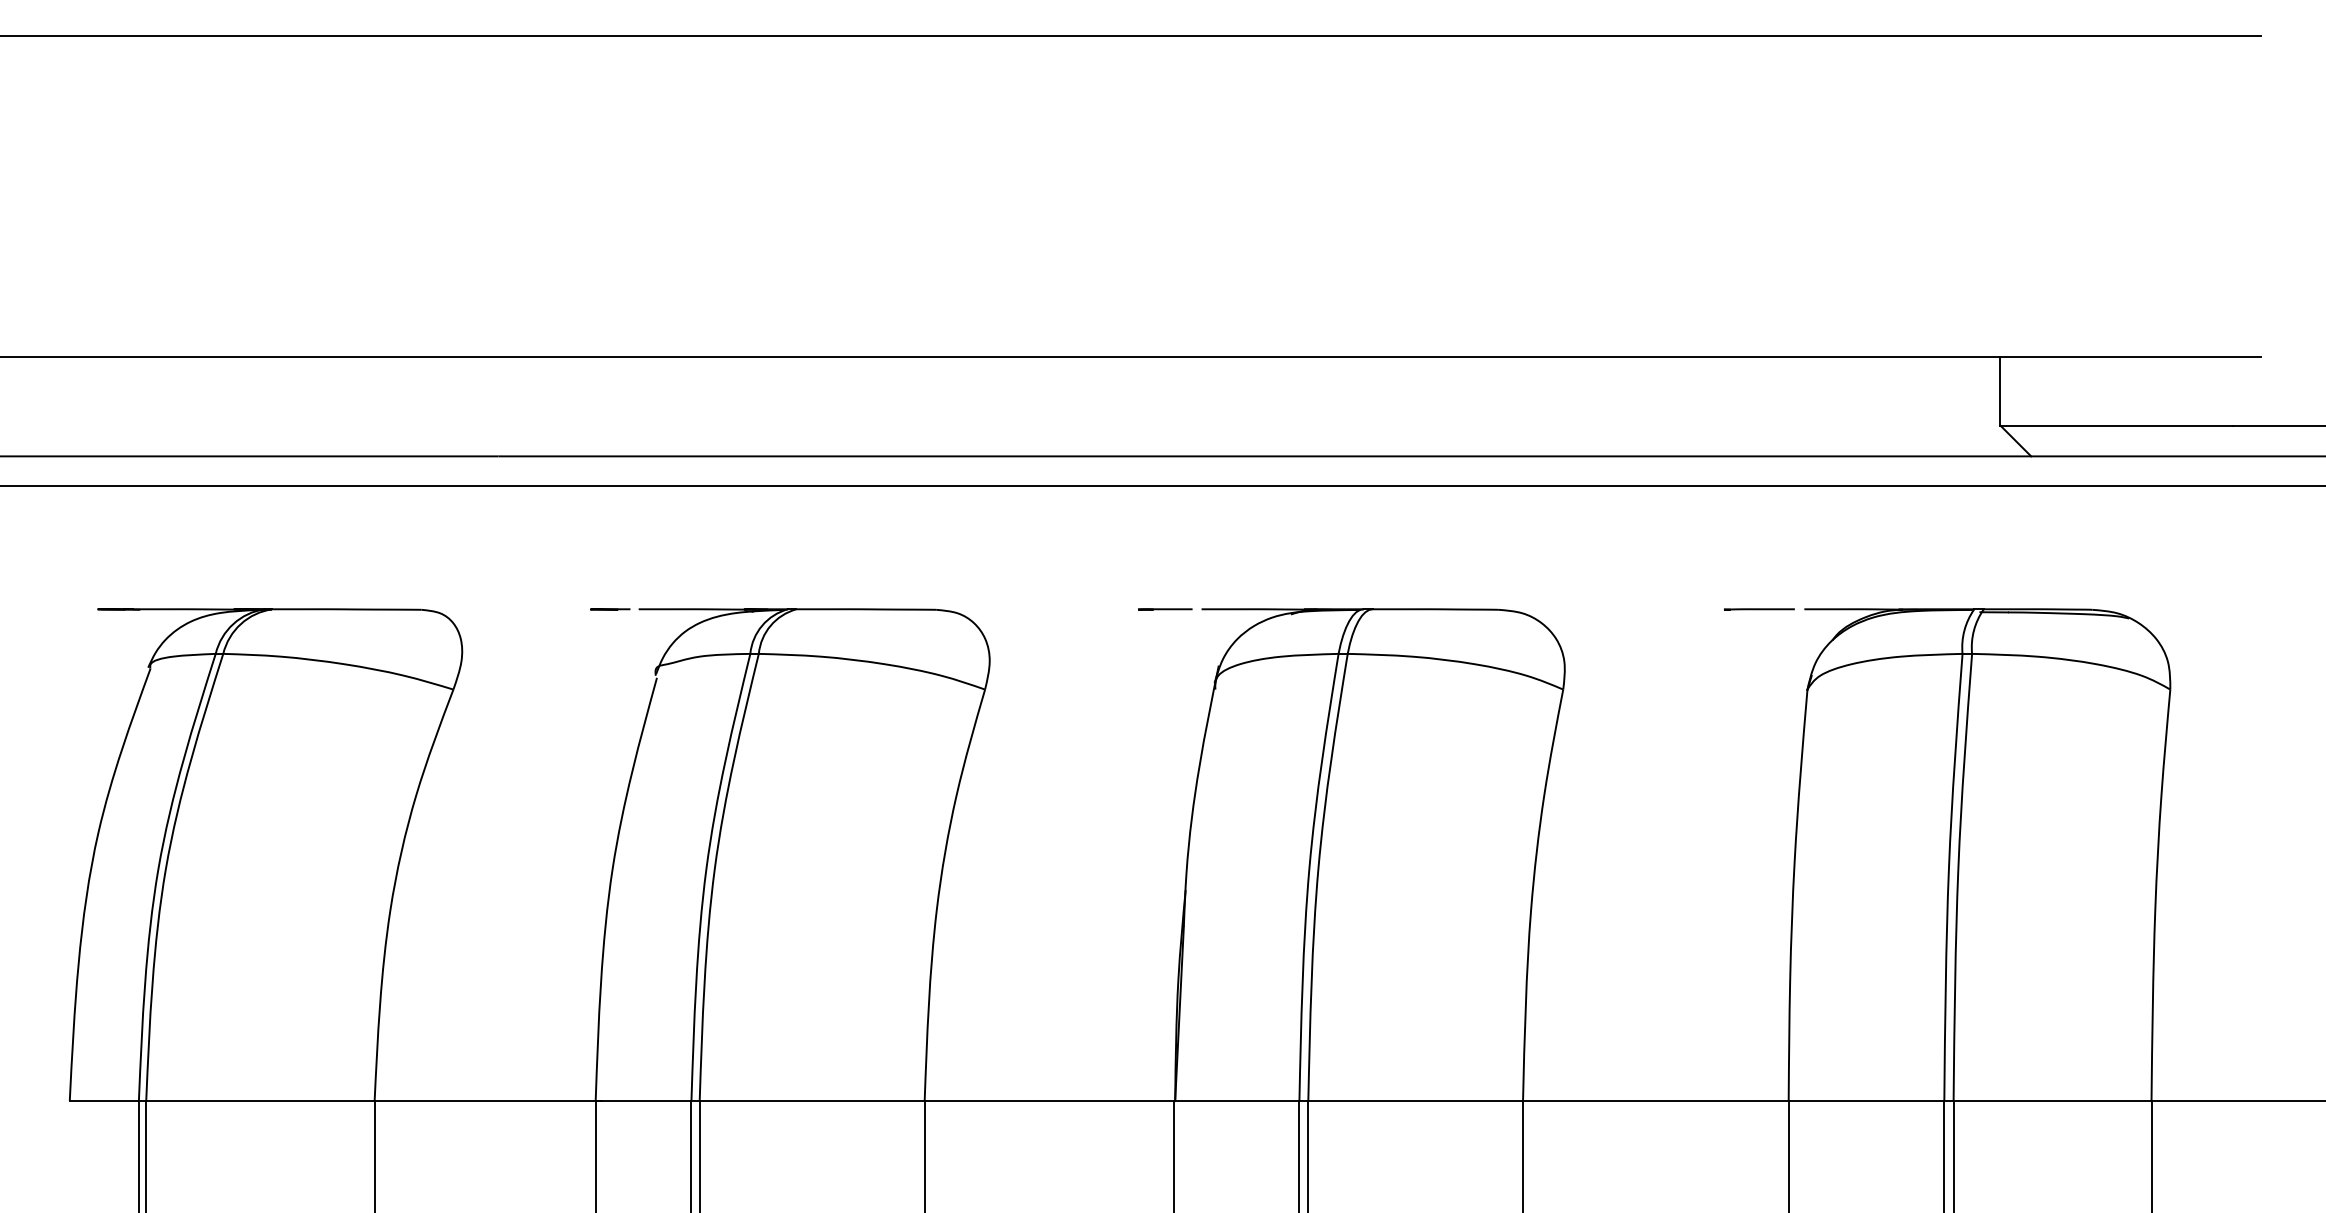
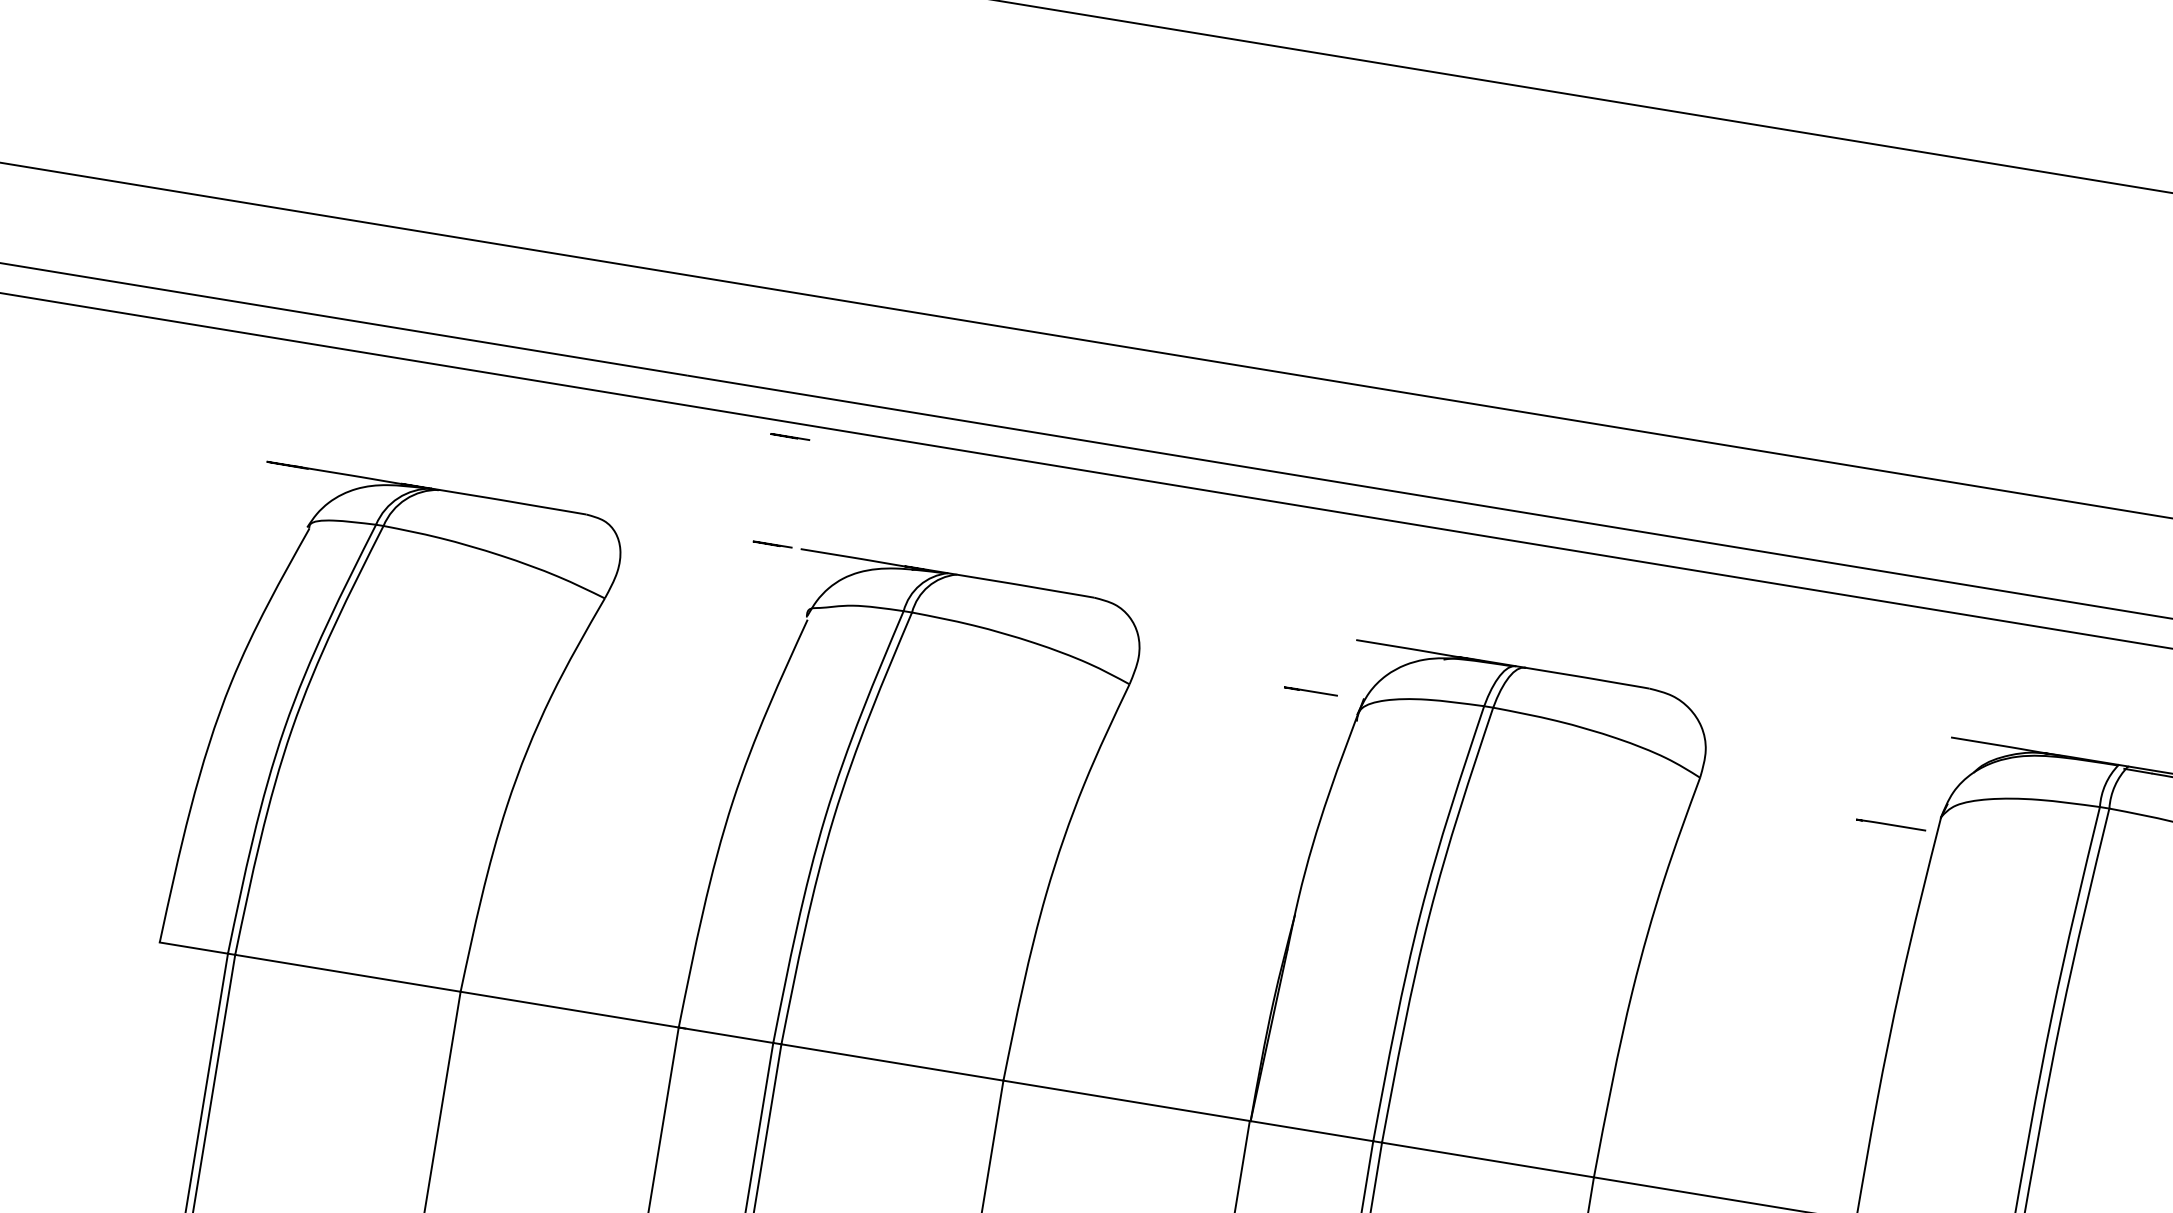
line: (610, 500) -> (790, 437), added
line: (1165, 609) -> (1311, 691), moved
line: (1759, 609) -> (1891, 825), moved

